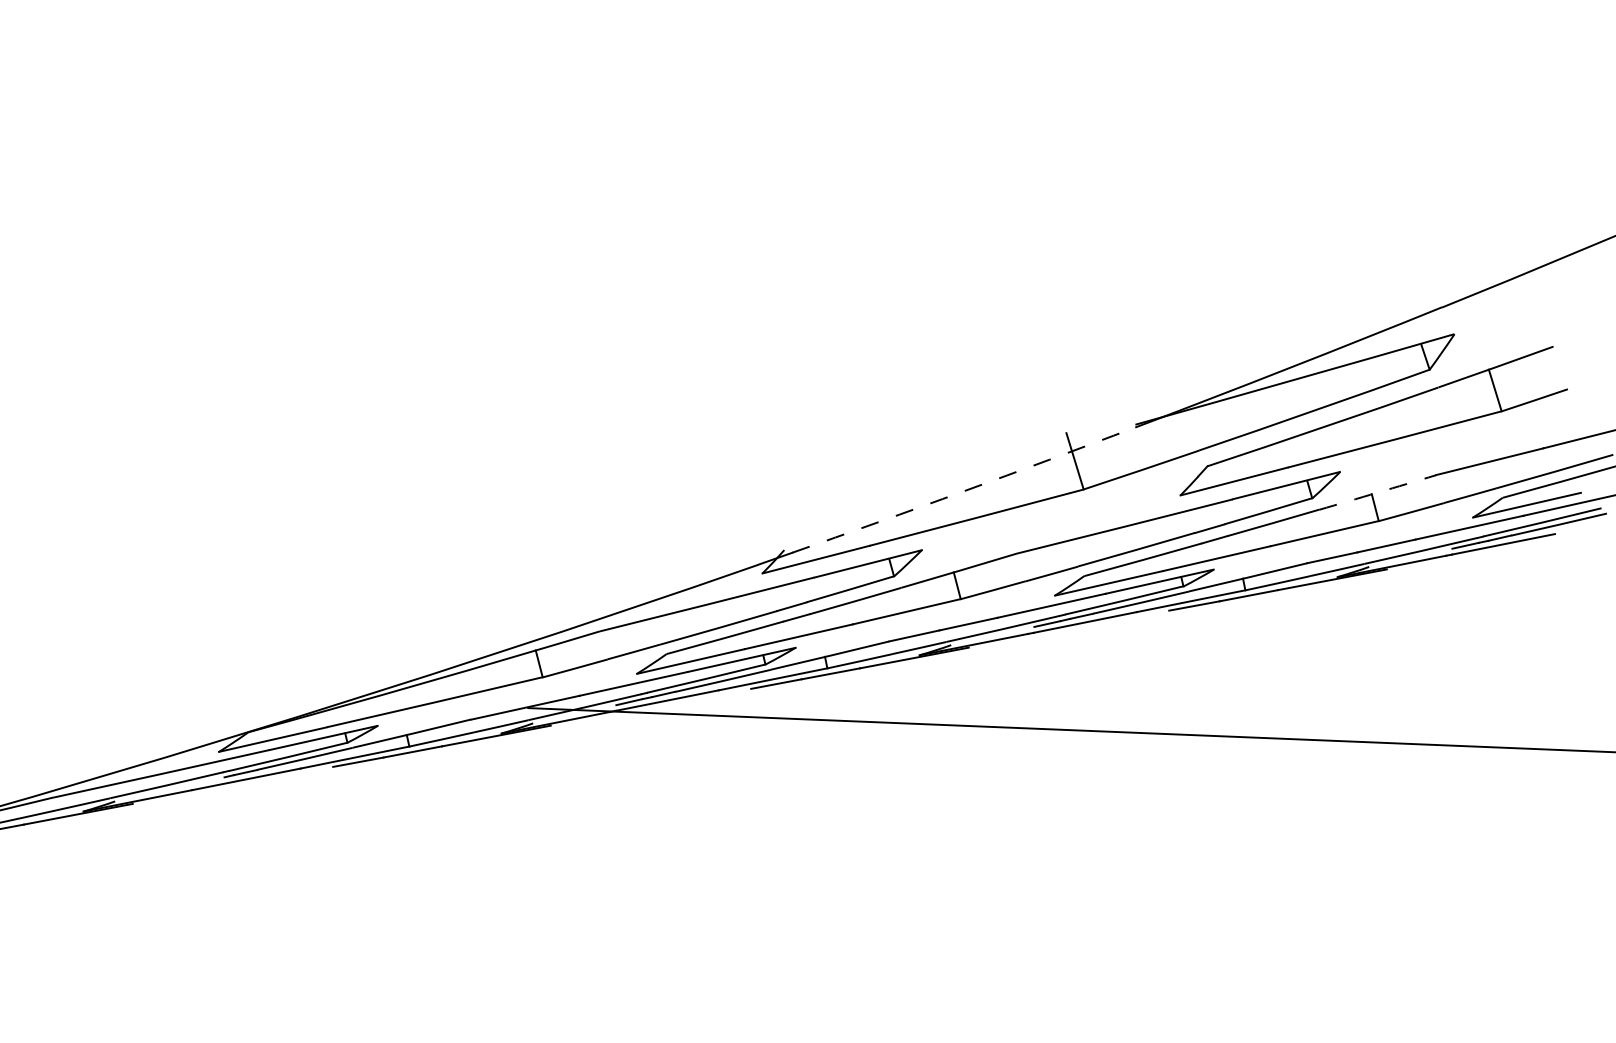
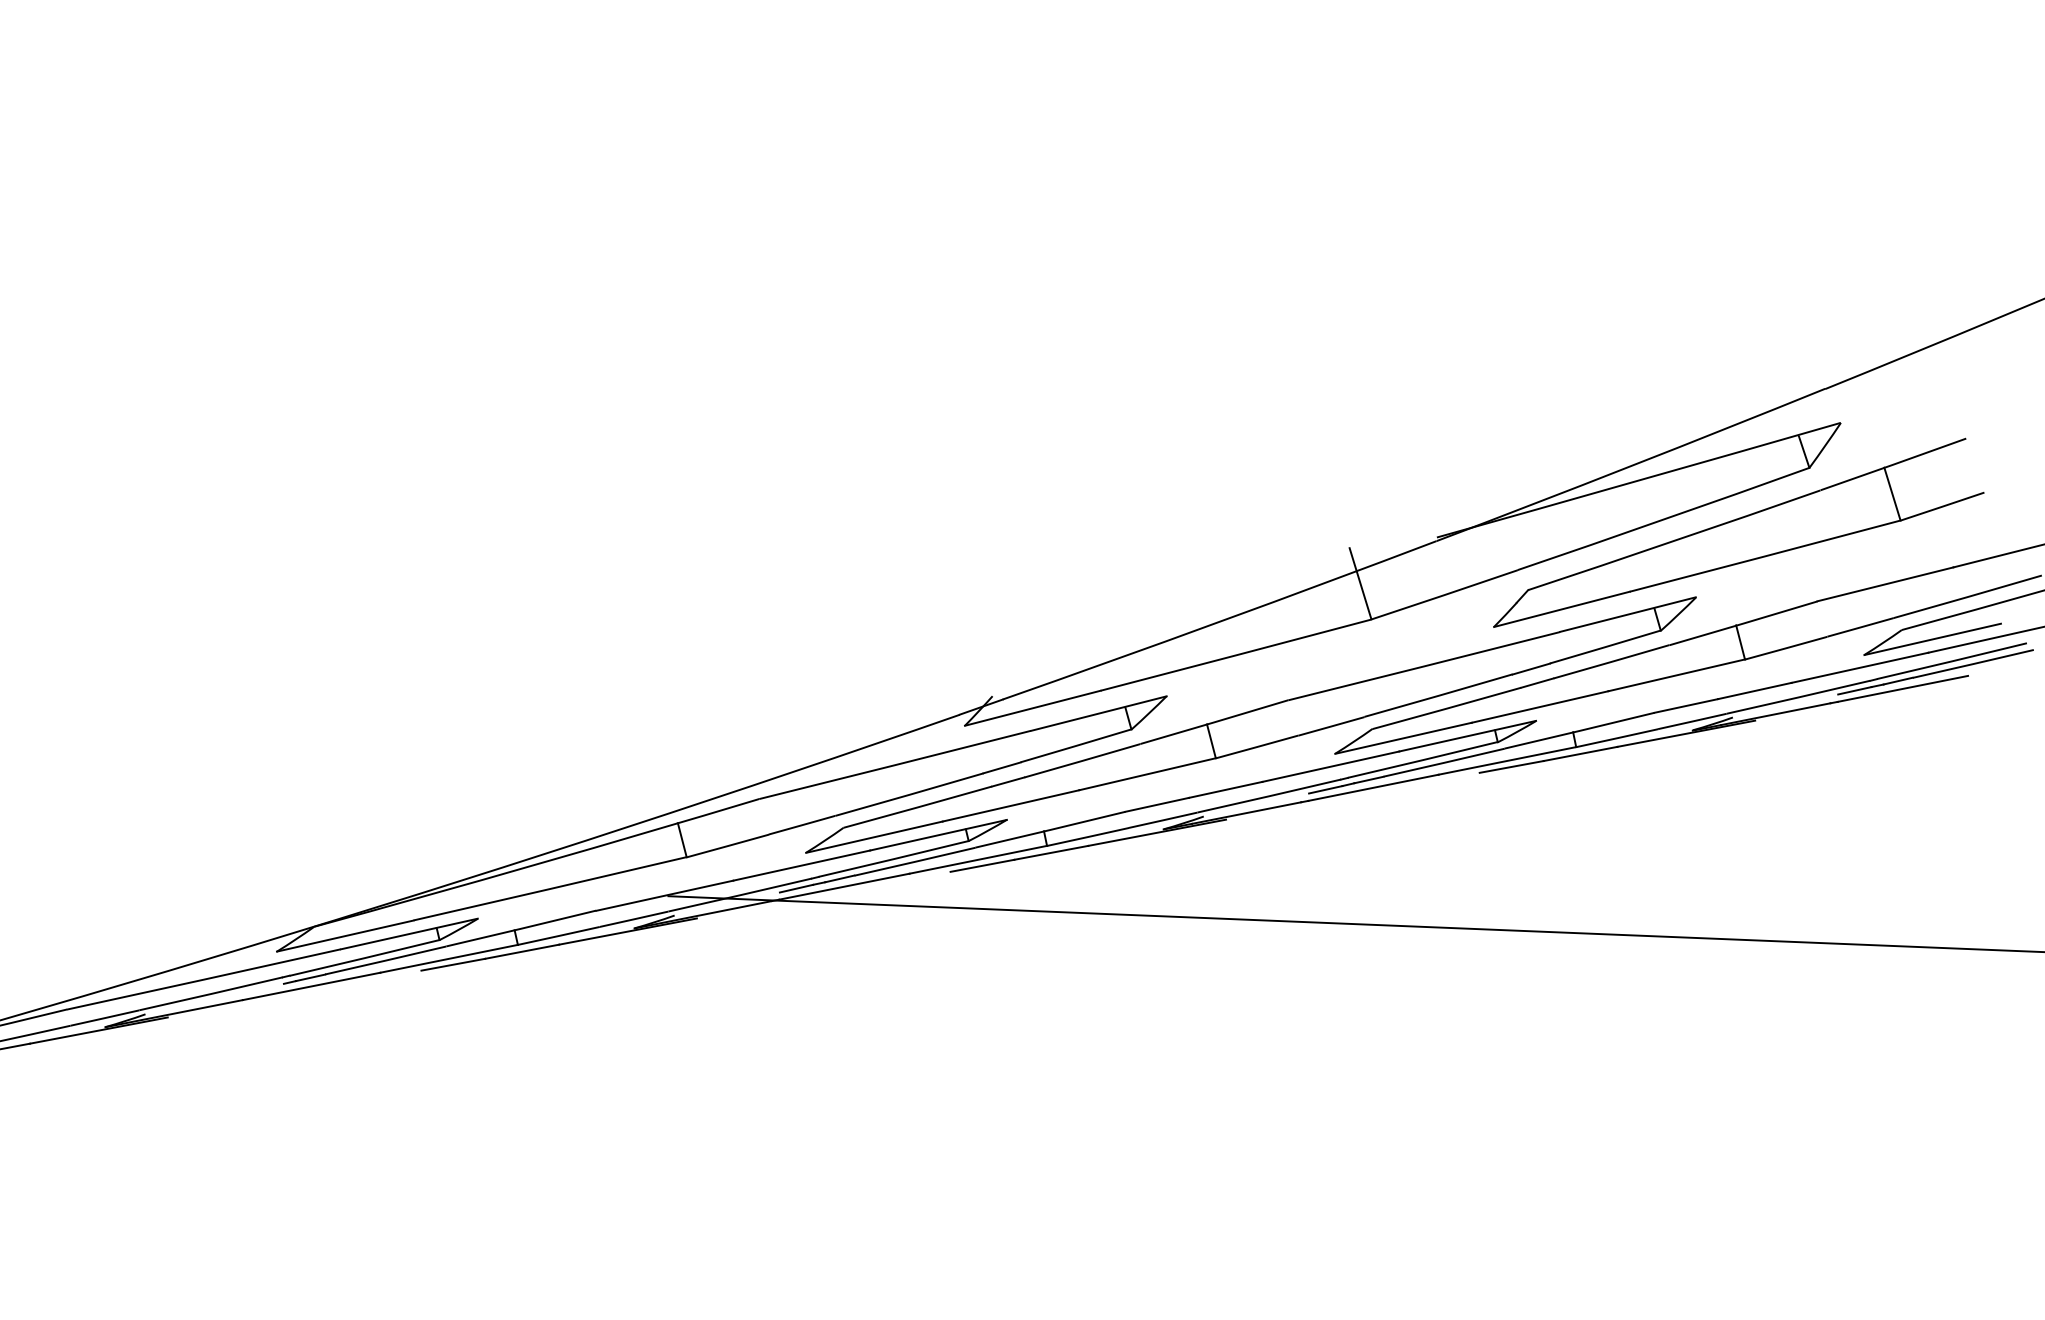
arc: (964, 491) -> (1220, 621), dashed -> solid
arc: (1377, 492) -> (1743, 623), dashed -> solid

